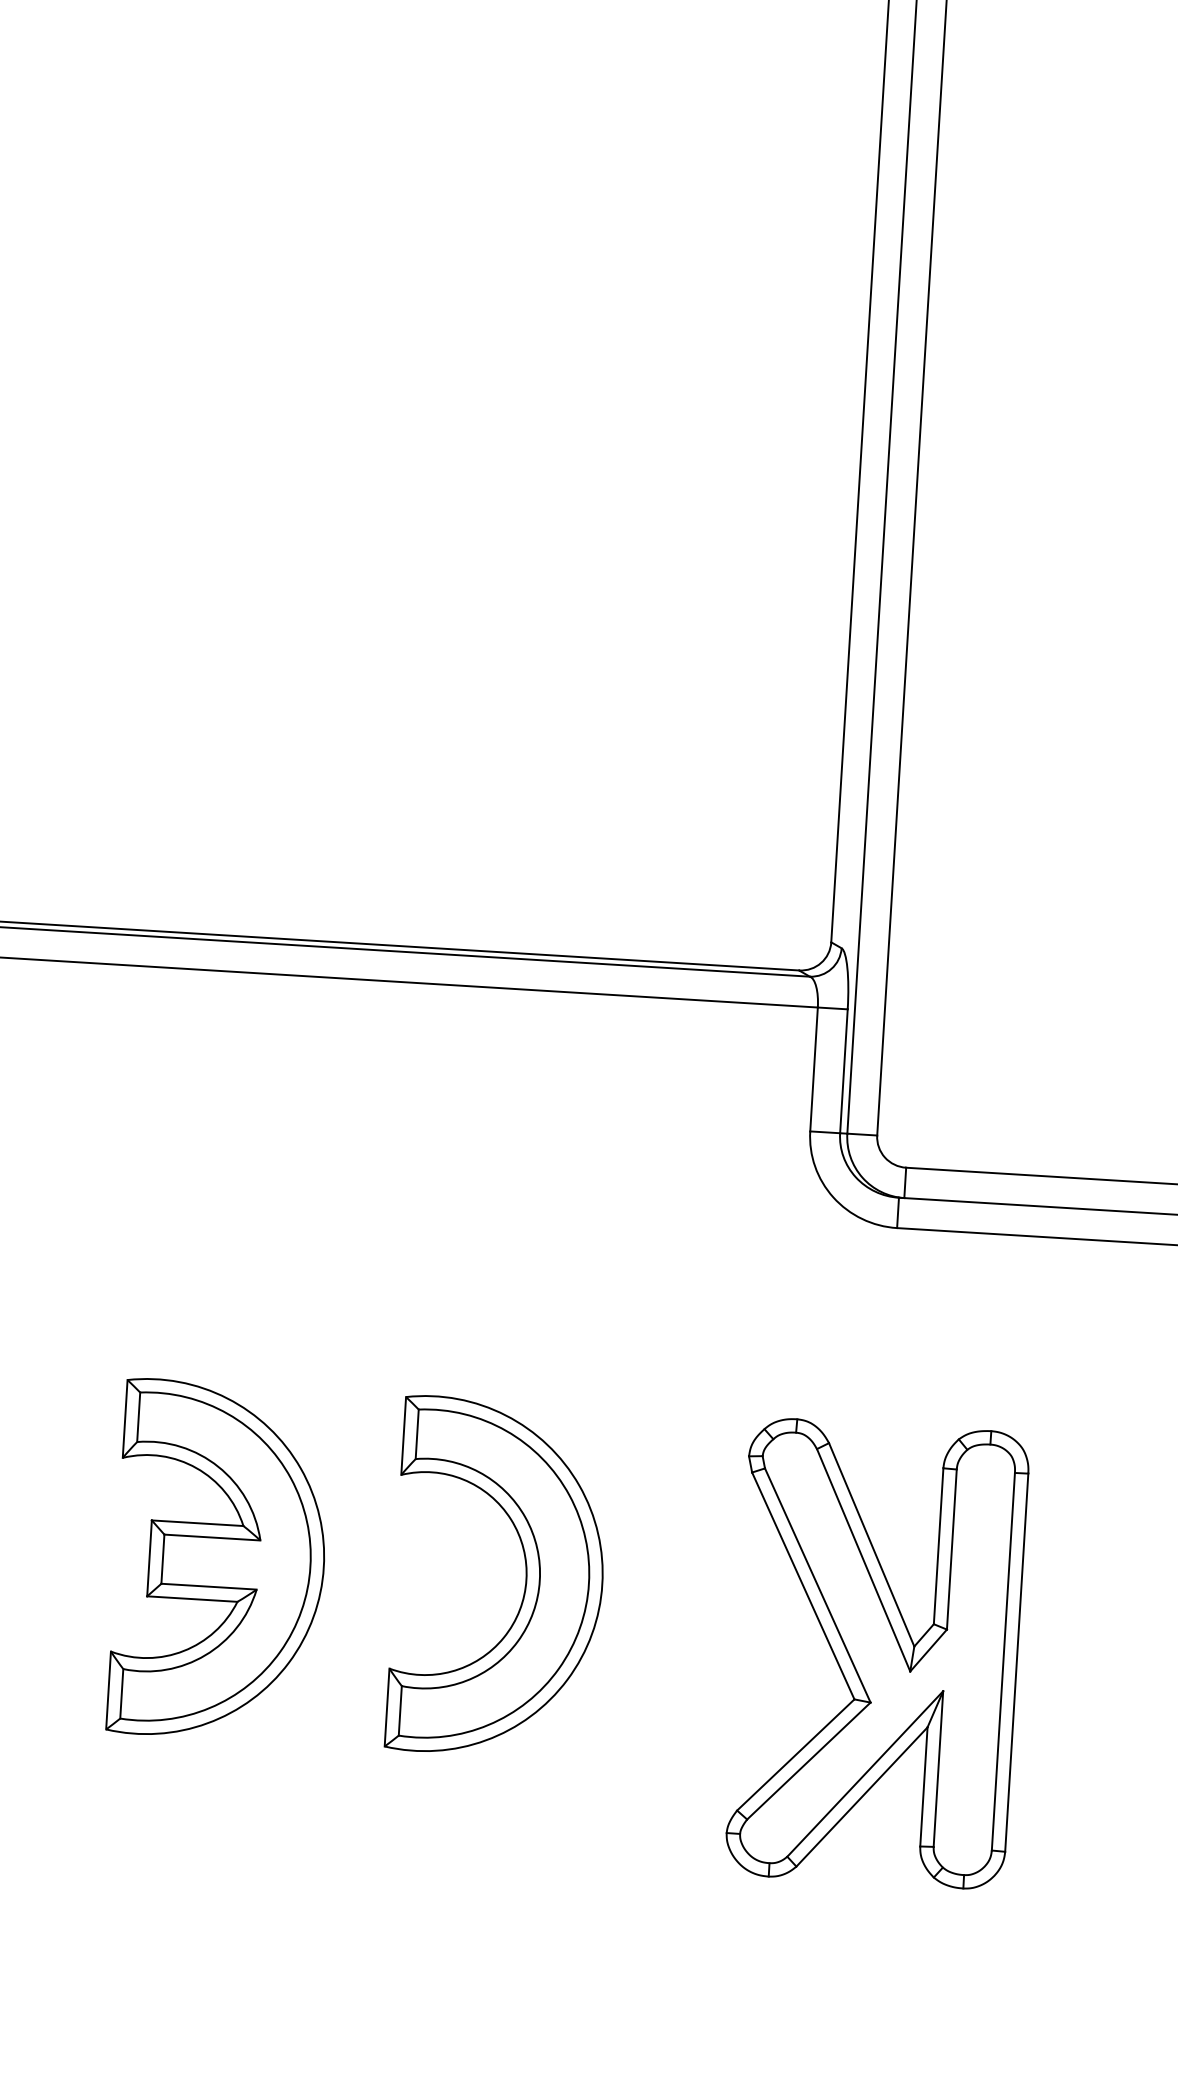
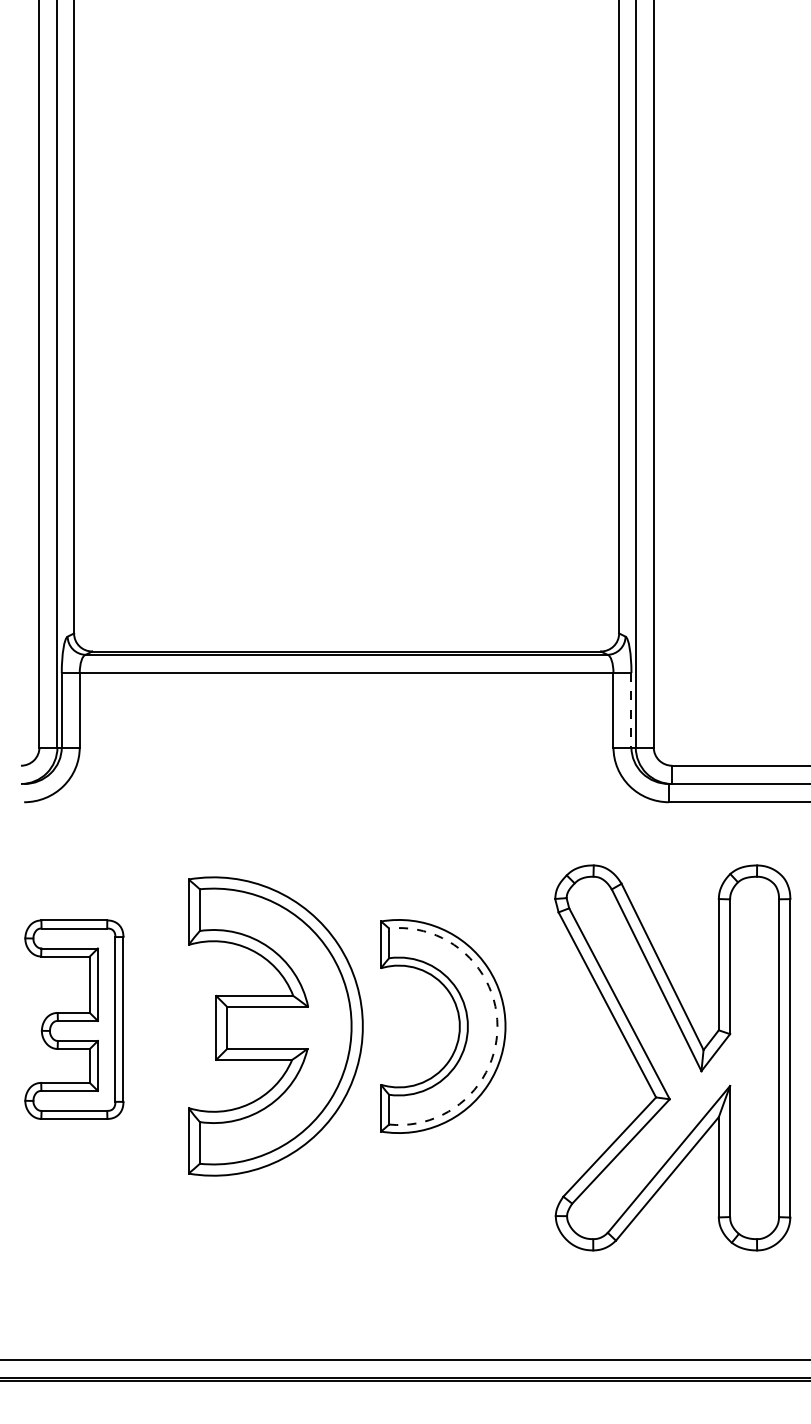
line: (843, 1071) -> (631, 710), solid -> dashed
part: (219, 1560) -> (275, 1026), size x1.4
arc: (589, 1583) -> (497, 1026), solid -> dashed
part: (876, 1652) -> (672, 1057), size x1.4

